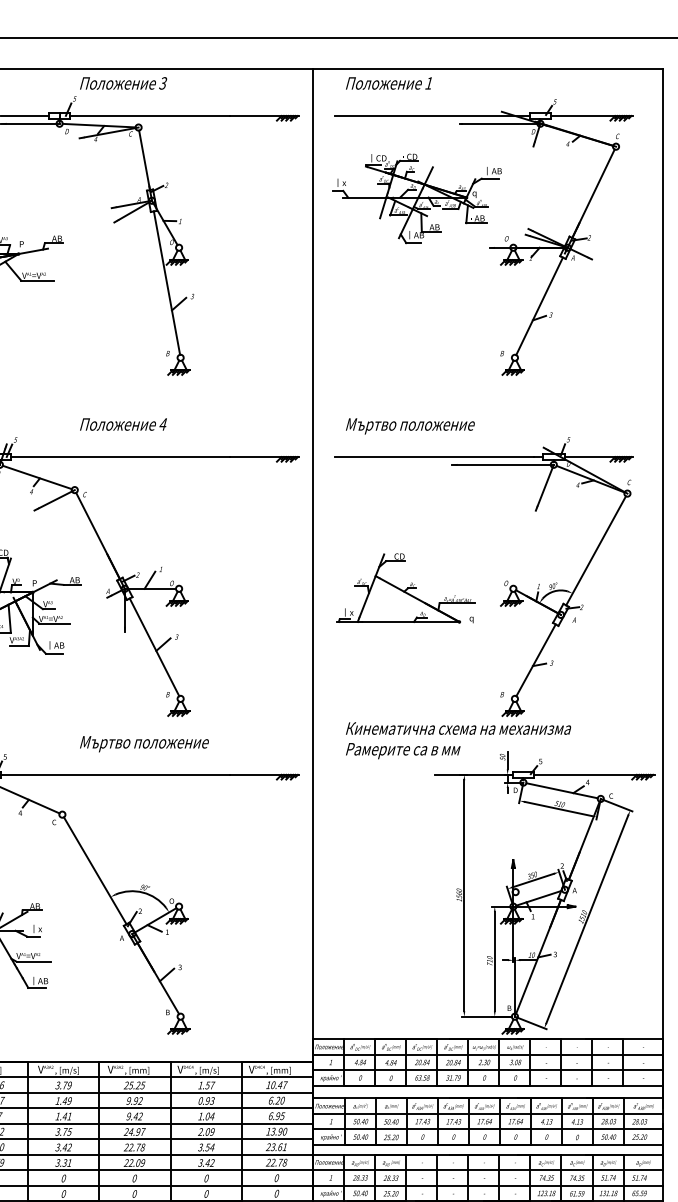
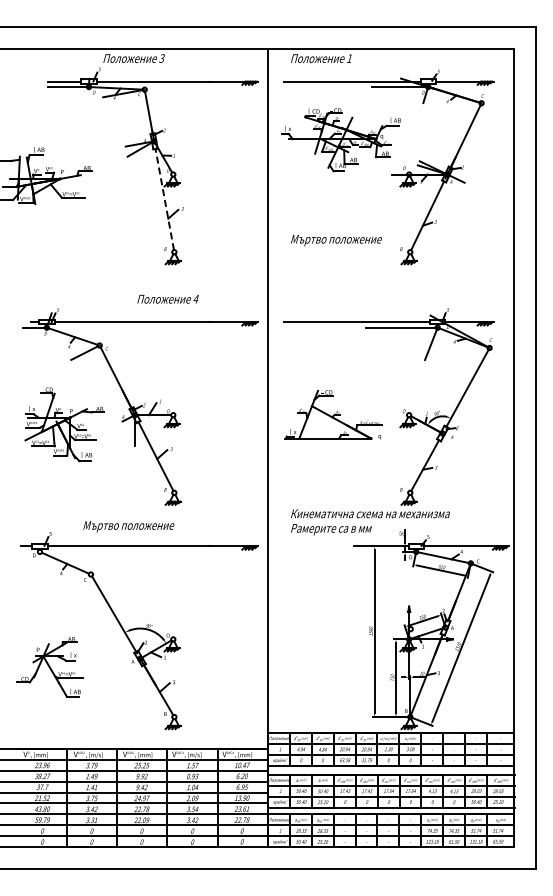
line: (166, 283) -> (164, 199), solid -> dashed
text: (122, 423) -> (167, 298), moved
text: (410, 426) -> (336, 240), moved
text: (143, 743) -> (128, 526), moved

